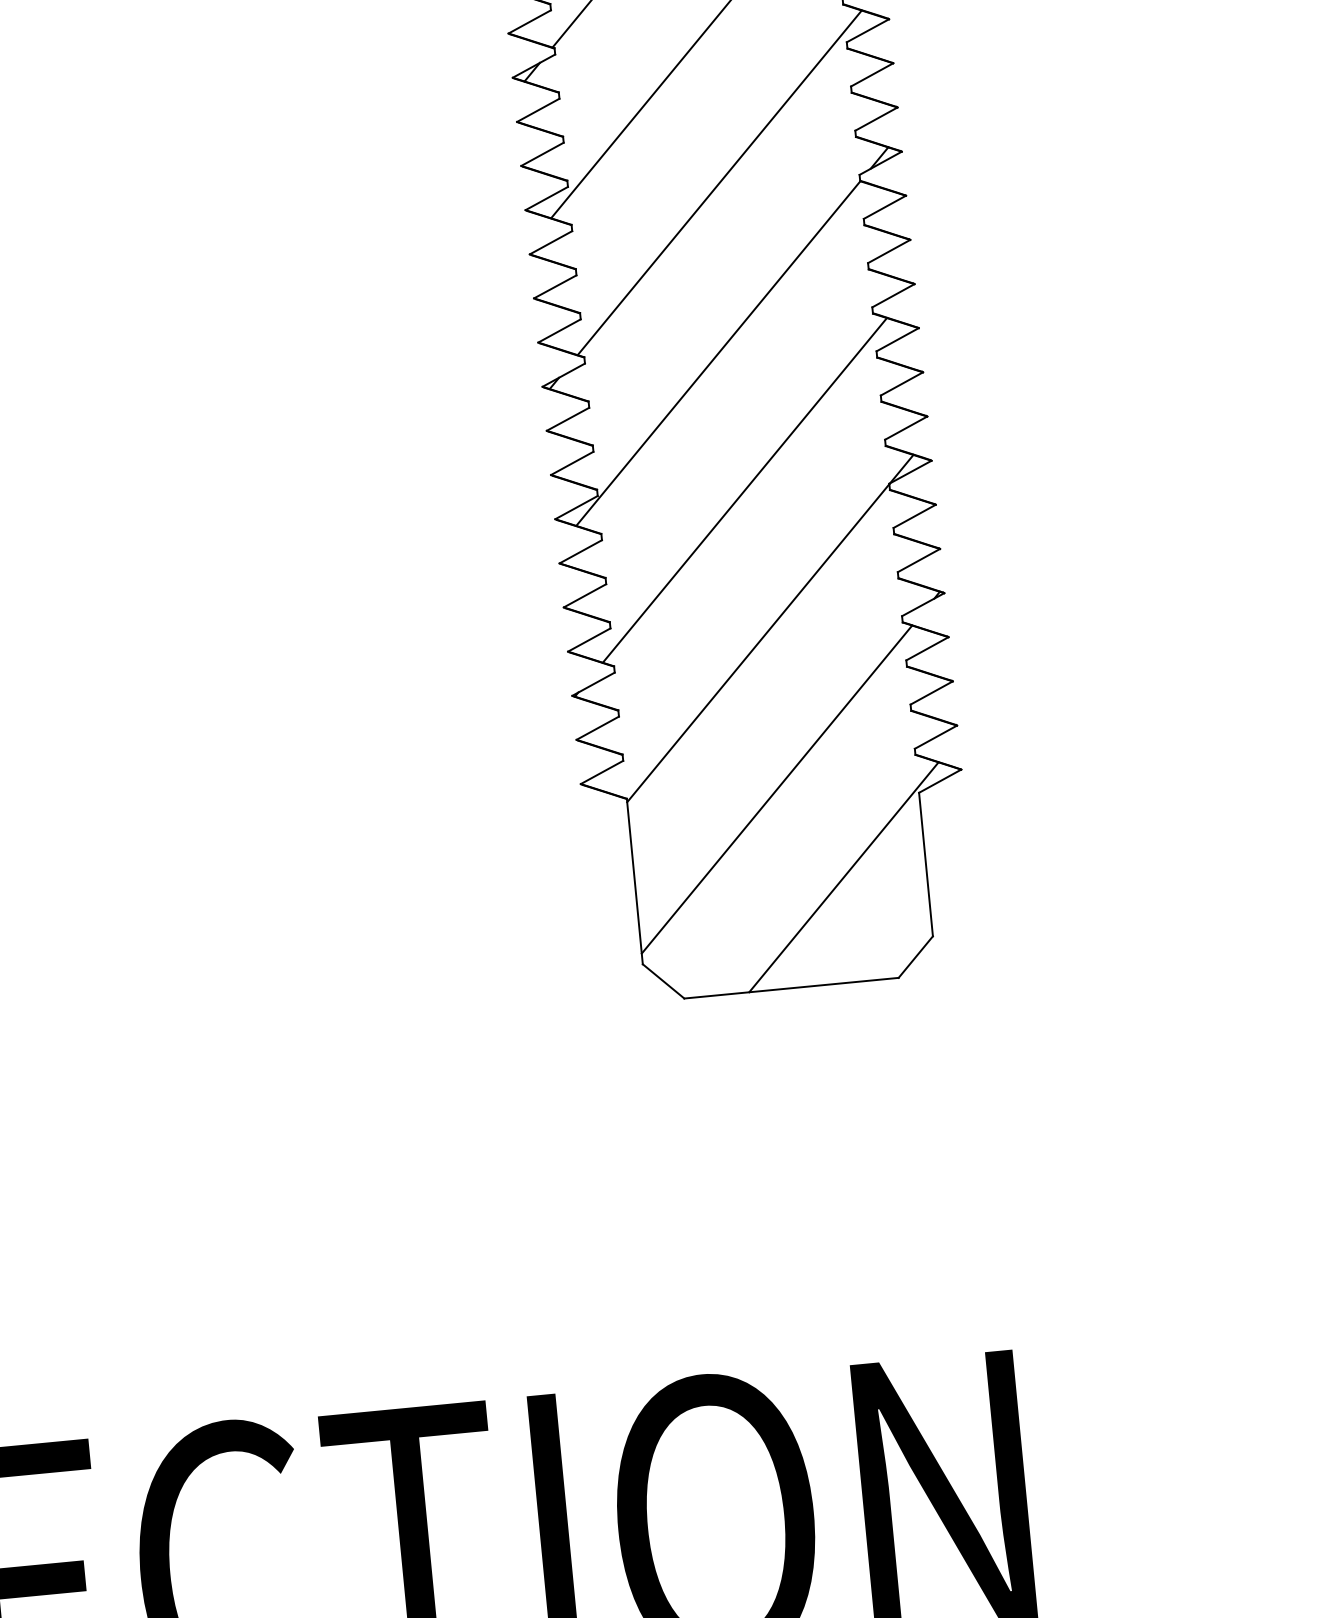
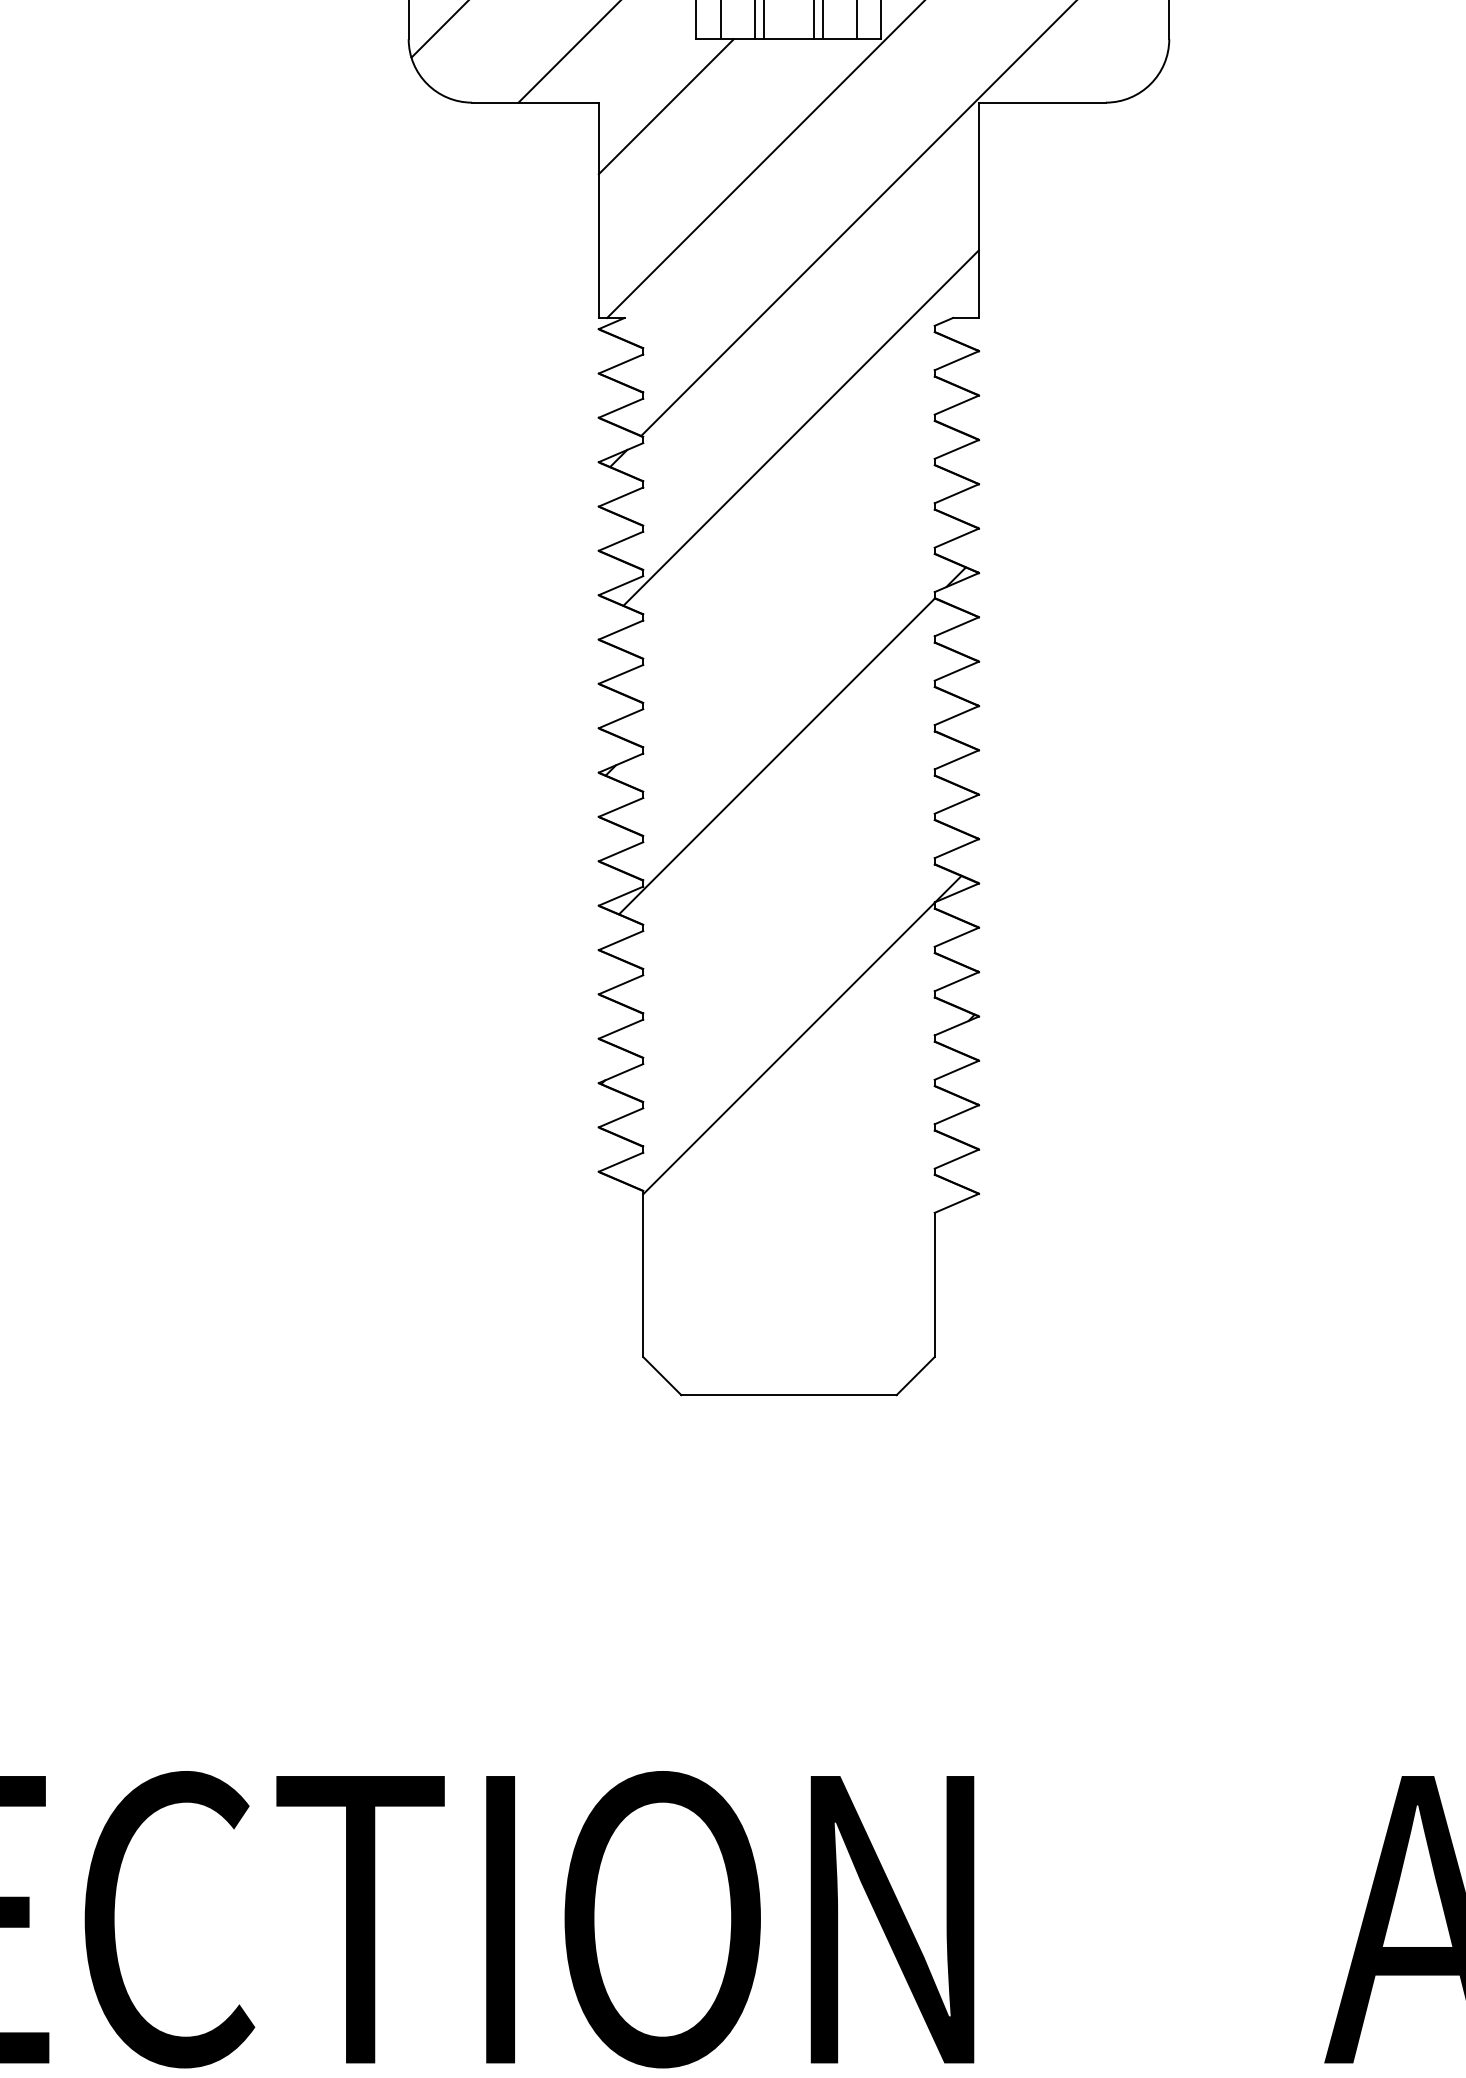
line: (719, 182) -> (794, 586), removed
line: (745, 490) -> (790, 895), removed
line: (776, 789) -> (793, 1195), removed
line: (843, 877) -> (851, 1289), removed

